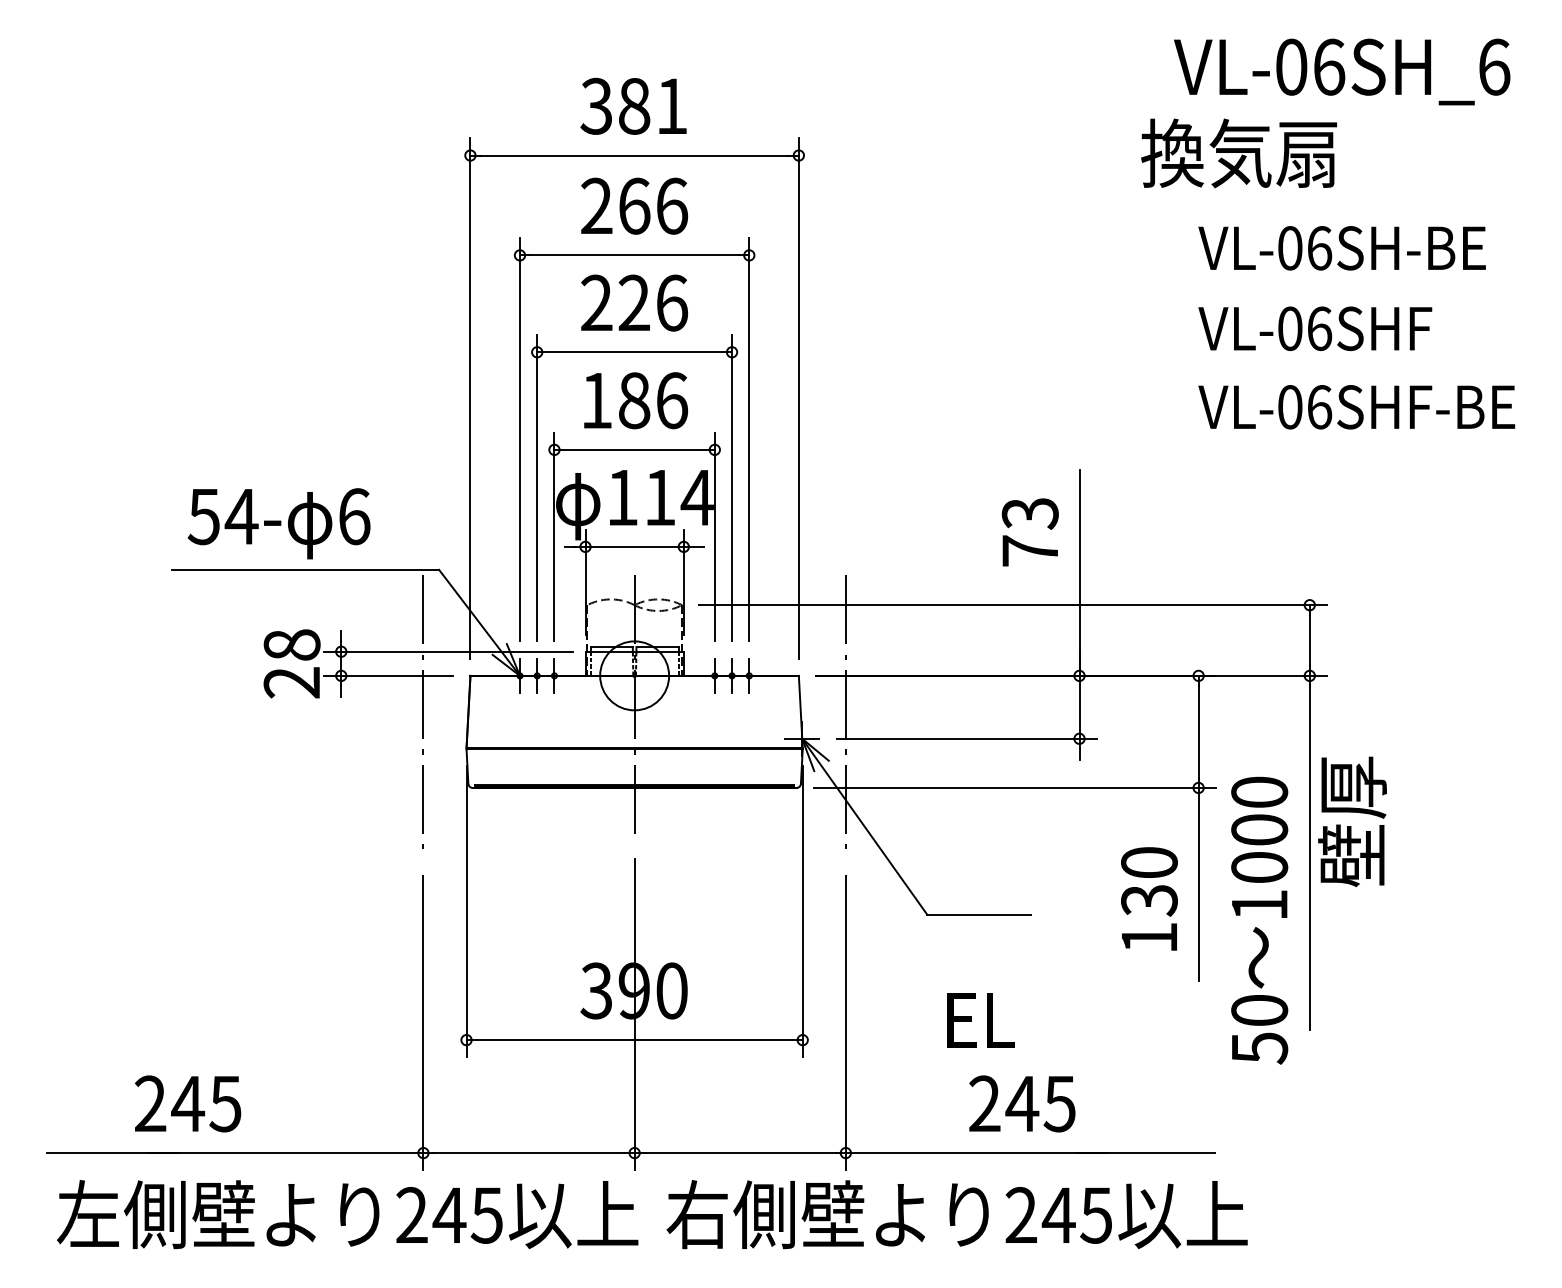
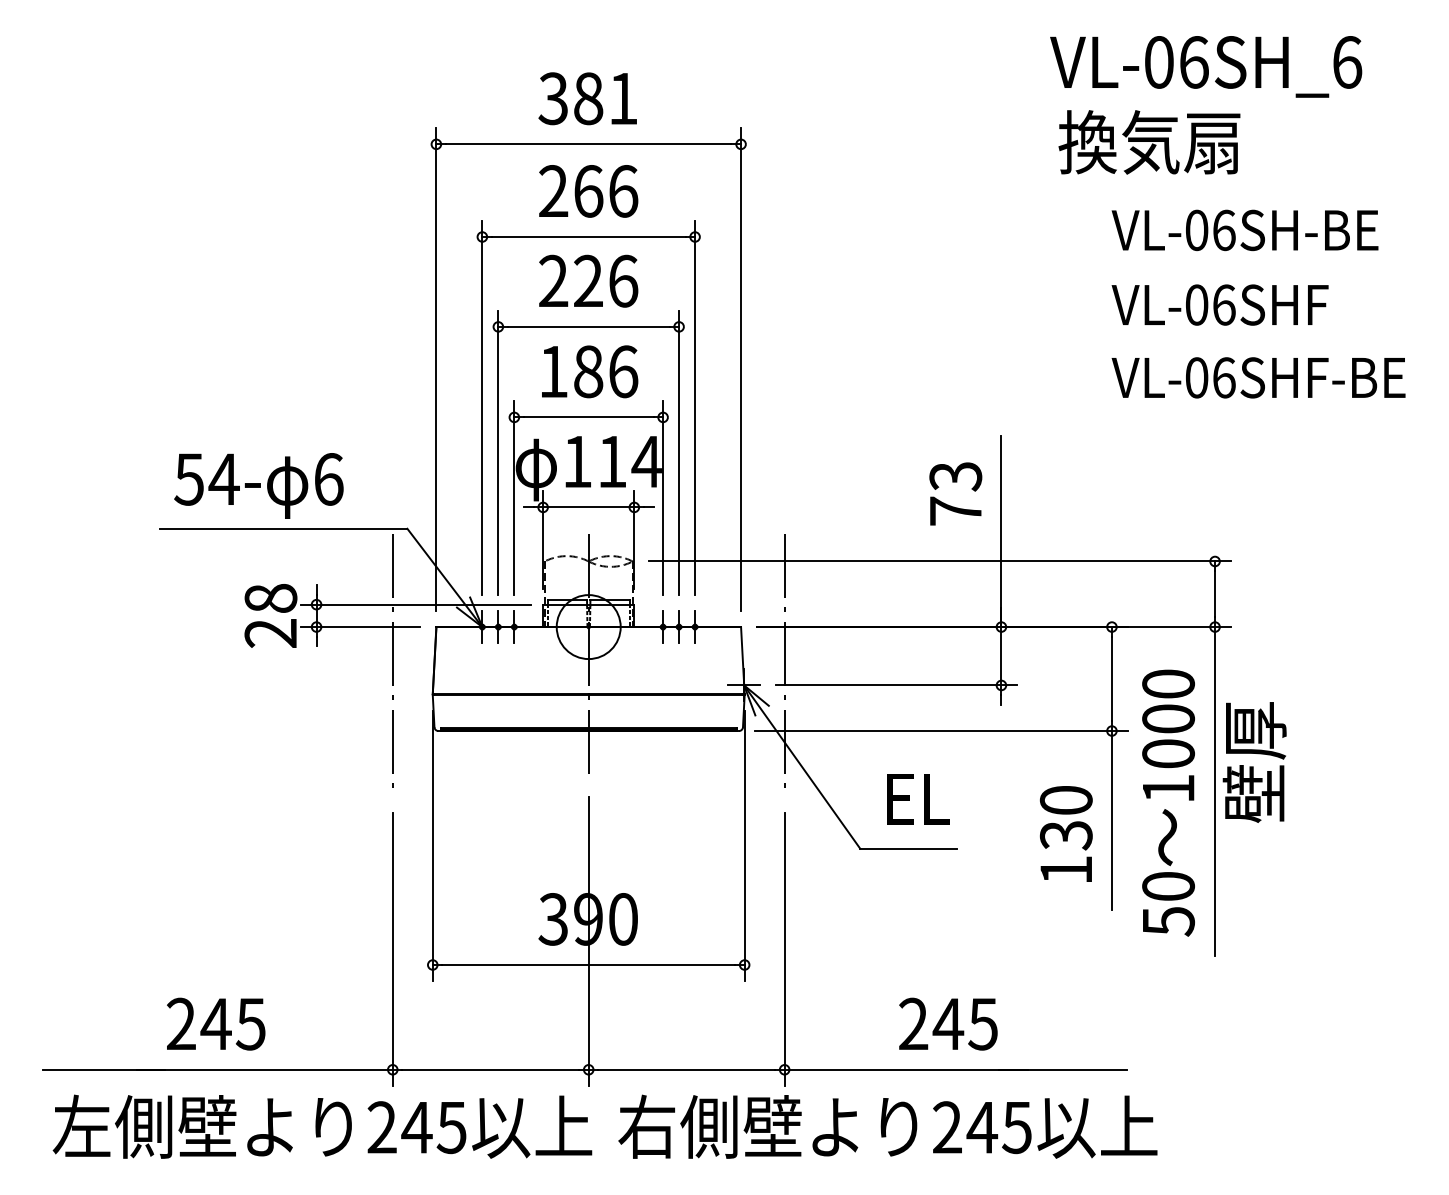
text: (1342, 71) -> (1206, 66), moved
text: (1259, 920) -> (1168, 802), moved
text: (980, 1020) -> (917, 799), moved
text: (188, 1103) -> (216, 1023), moved

